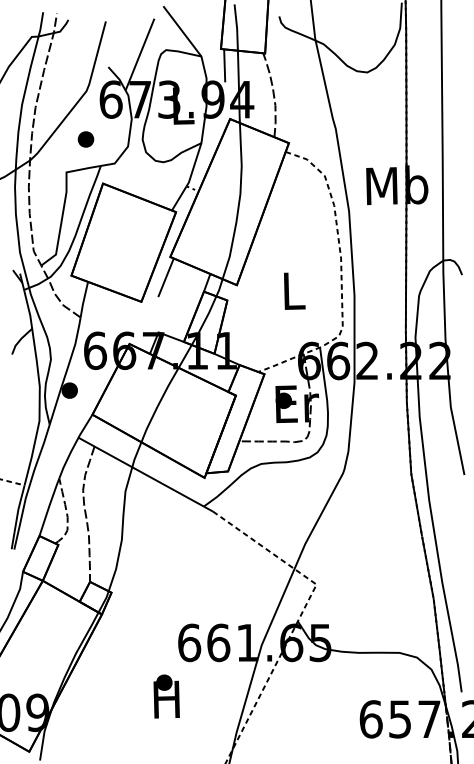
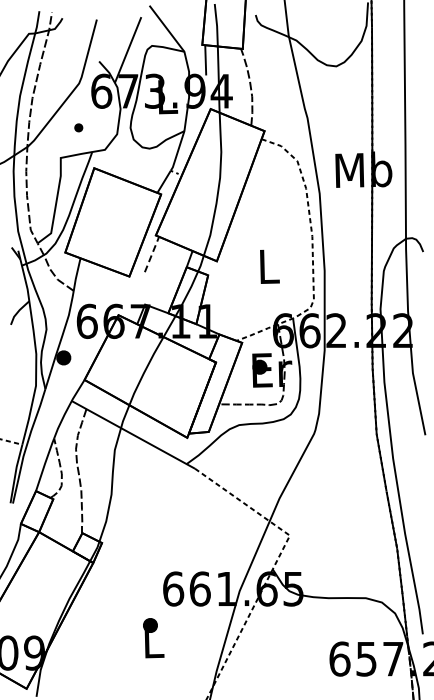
part: (85, 139) -> (78, 127), size x0.6
line: (166, 277) -> (152, 254), solid -> dashed
text: (166, 699) -> (152, 640), H -> L

